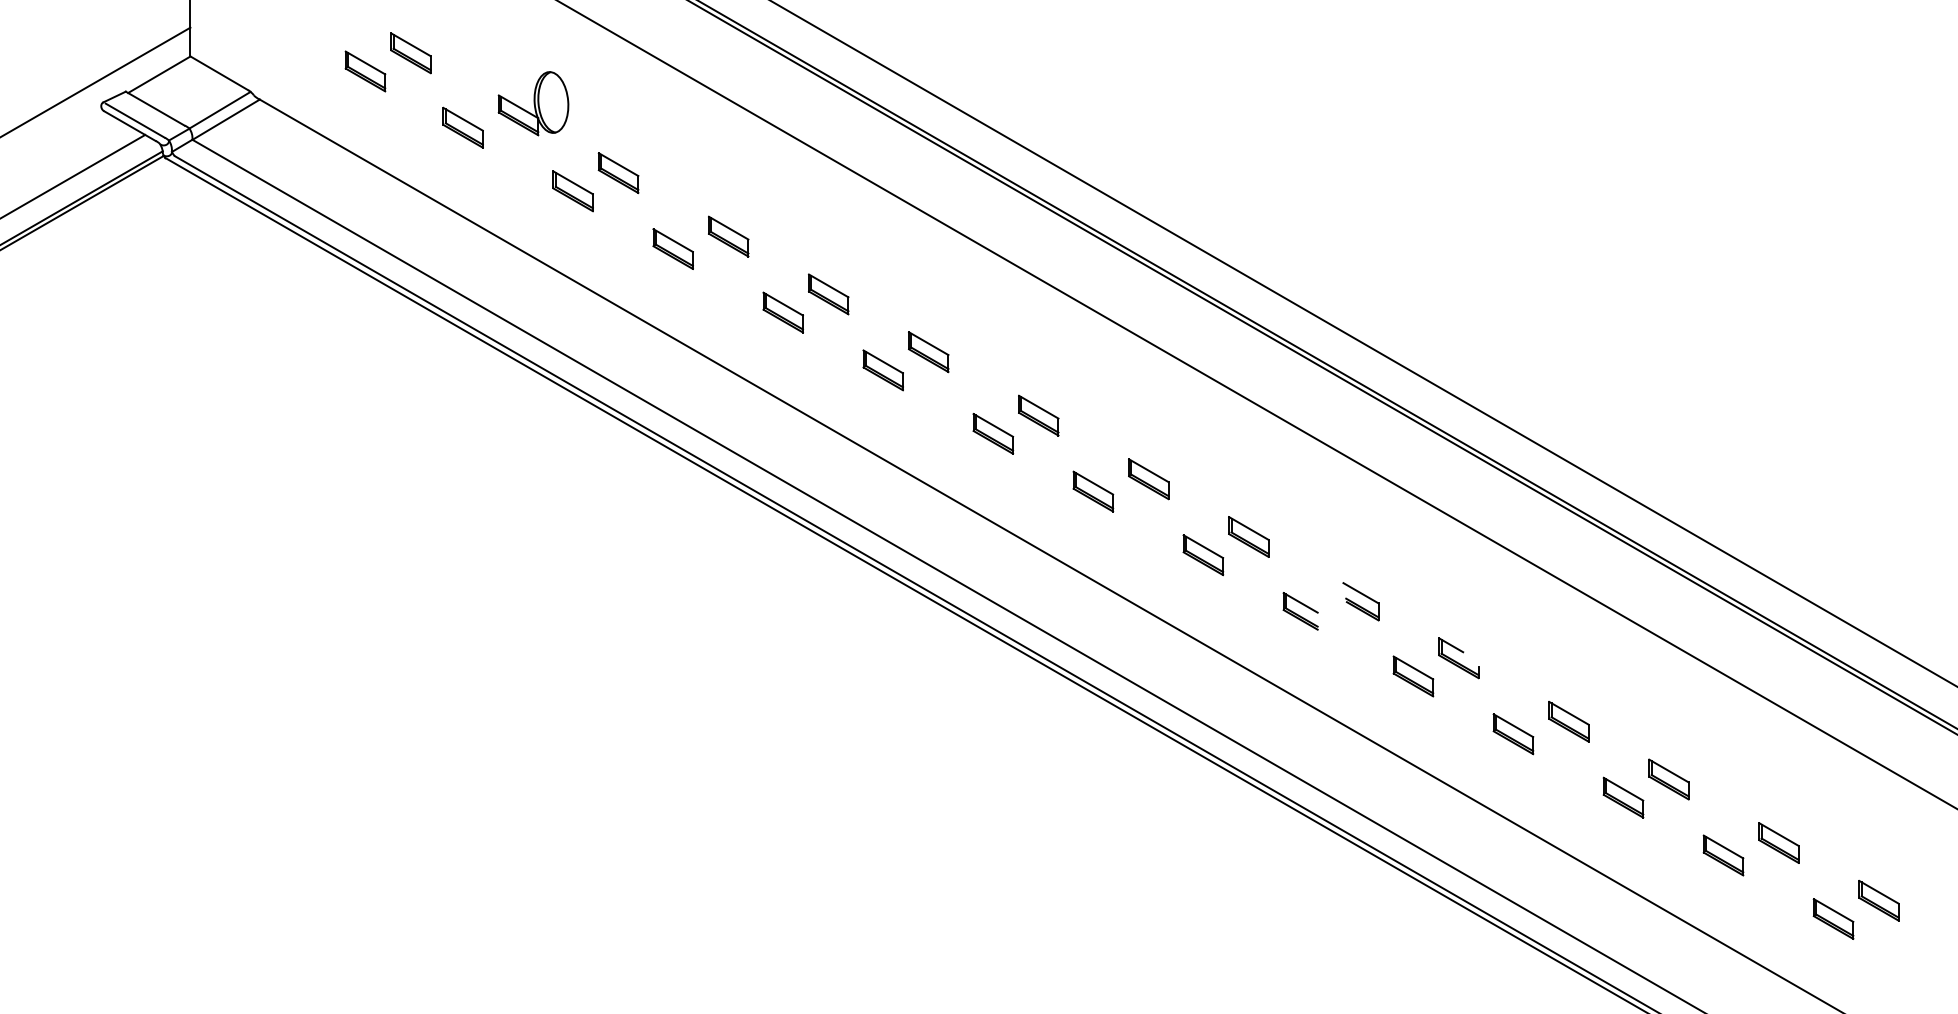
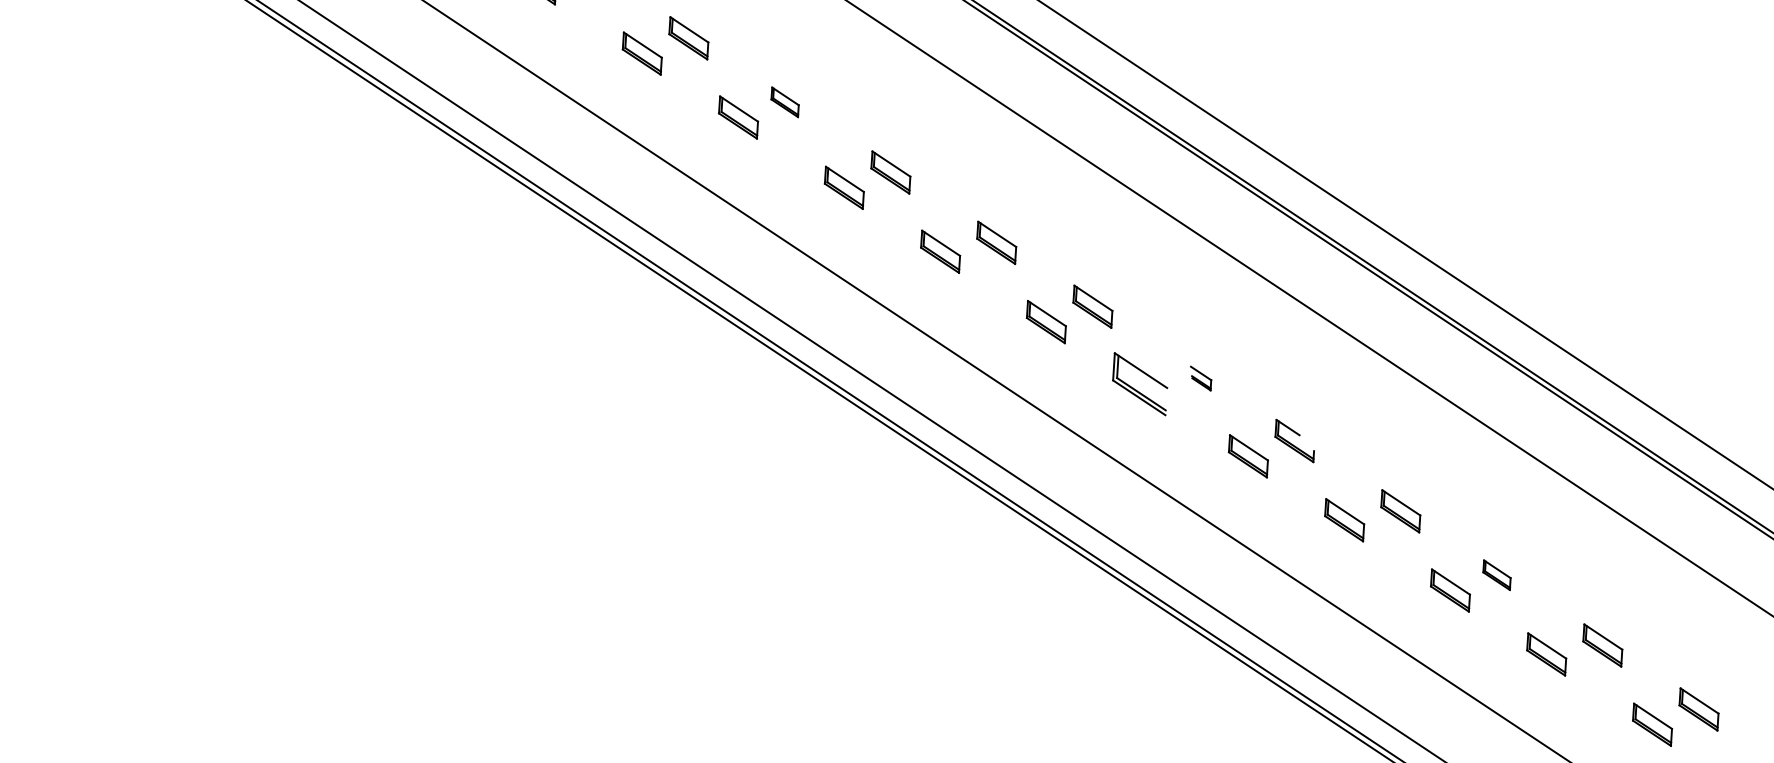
part: (928, 352) -> (784, 102), size x0.7
part: (1360, 601) -> (1200, 378), size x0.6
part: (1300, 611) -> (1139, 384), size x1.6
part: (1668, 779) -> (1496, 575), size x0.7

